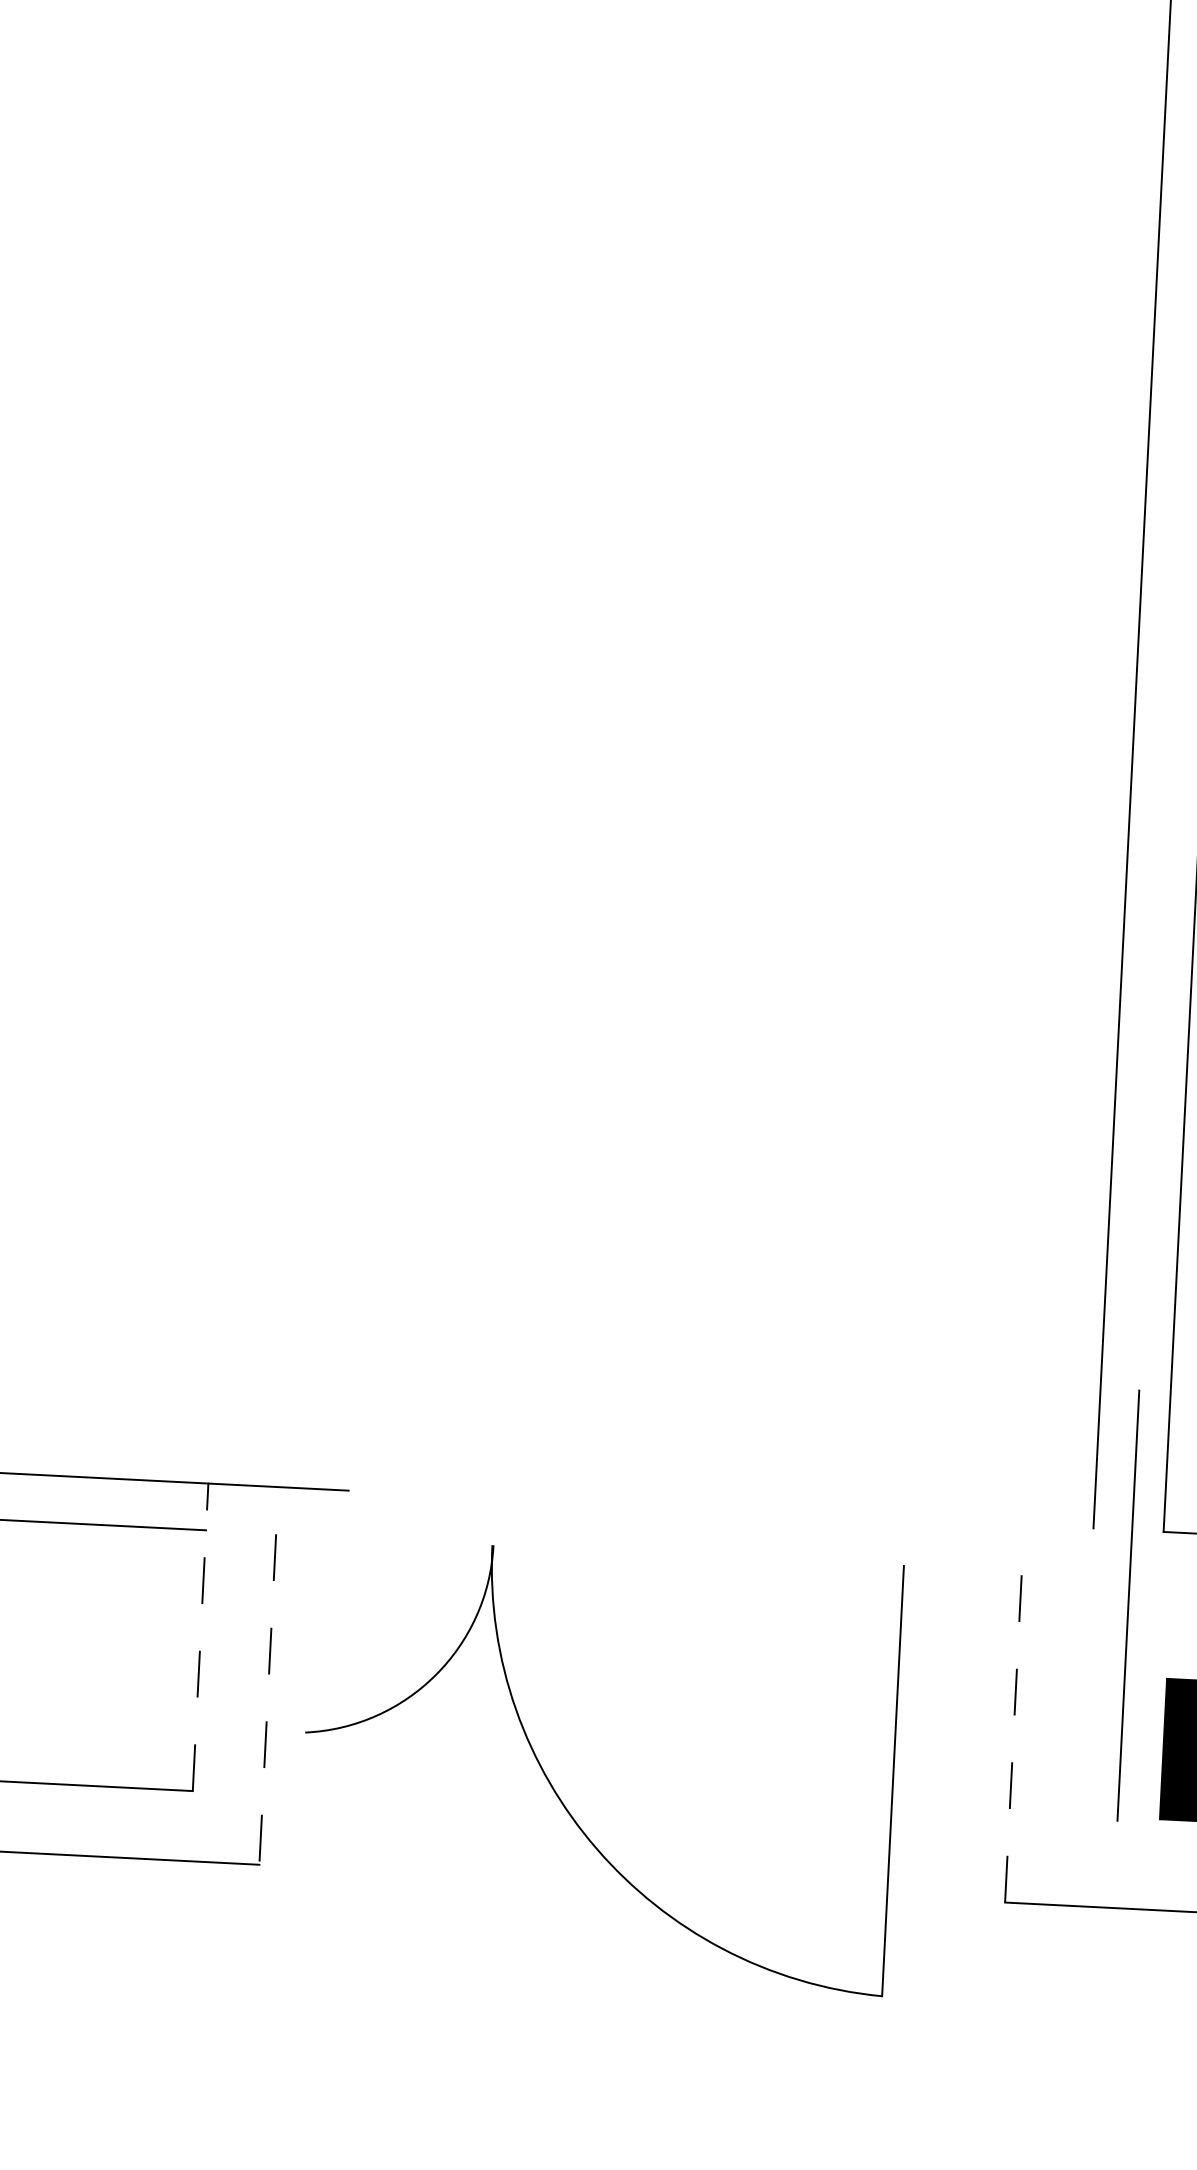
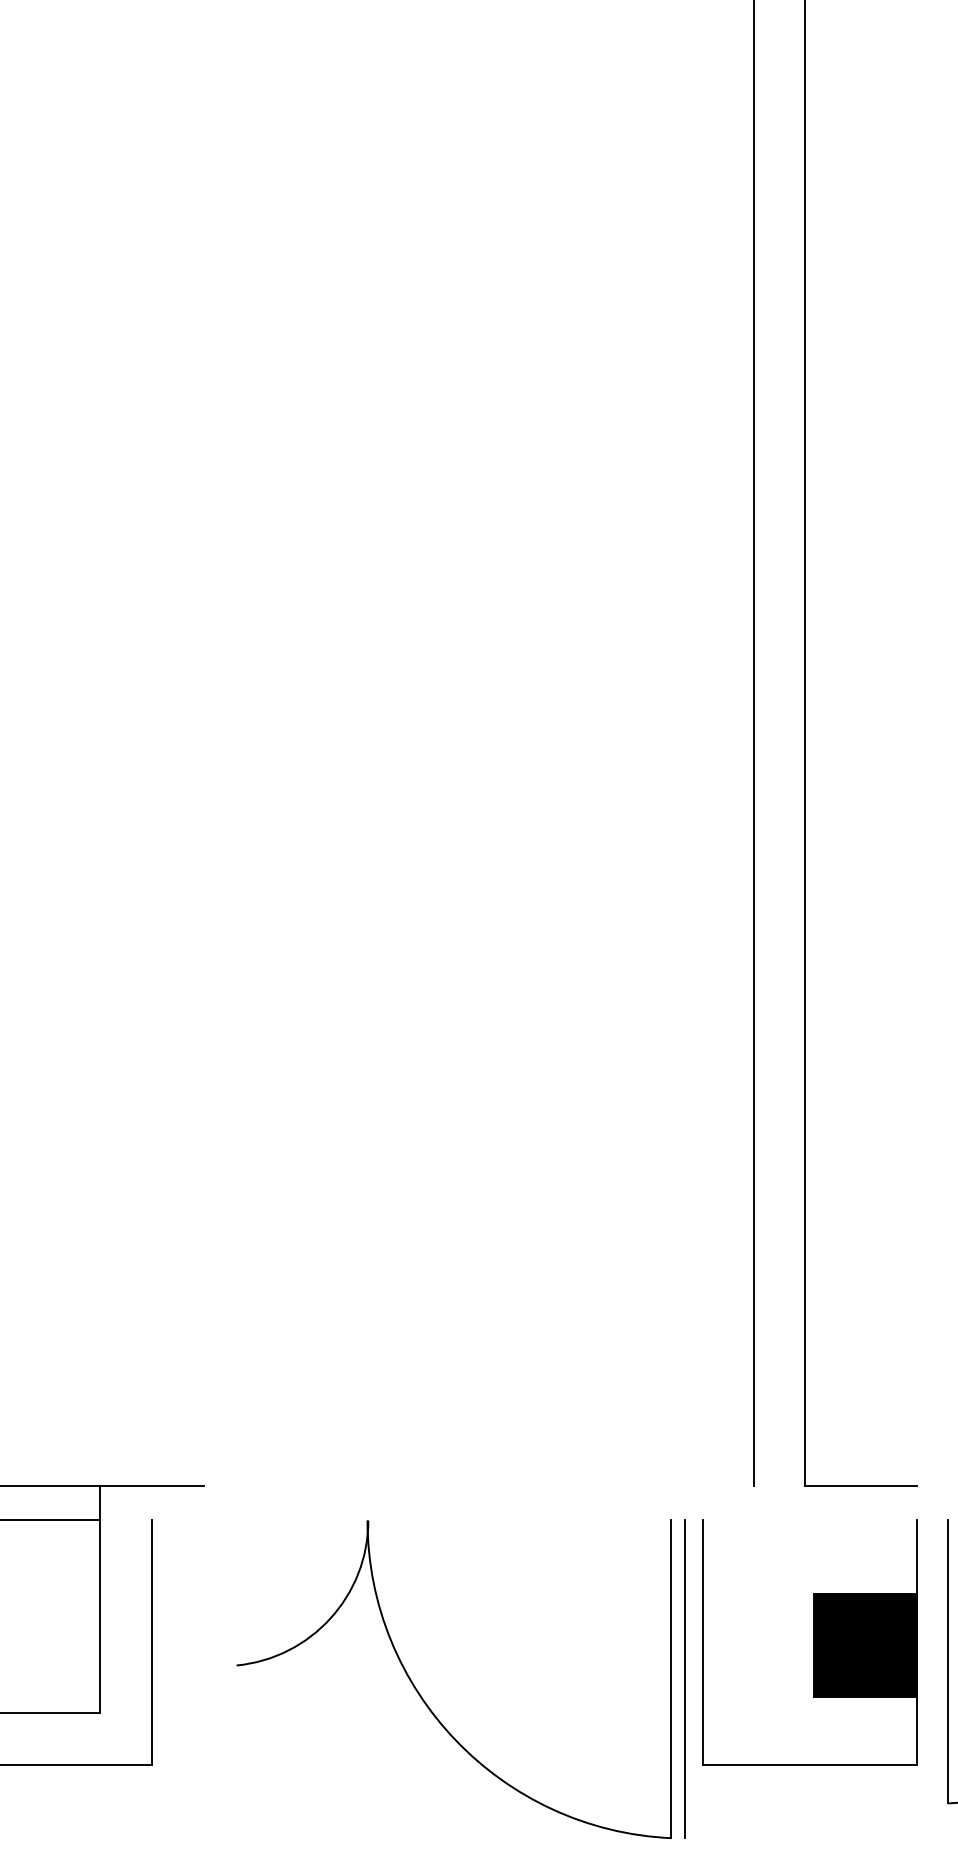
line: (1127, 1604) -> (684, 1678), moved
line: (201, 1637) -> (100, 1599), dashed -> solid
line: (267, 1700) -> (151, 1643), dashed -> solid
line: (1013, 1737) -> (702, 1642), dashed -> solid
part: (555, 1790) -> (423, 1698), moved

